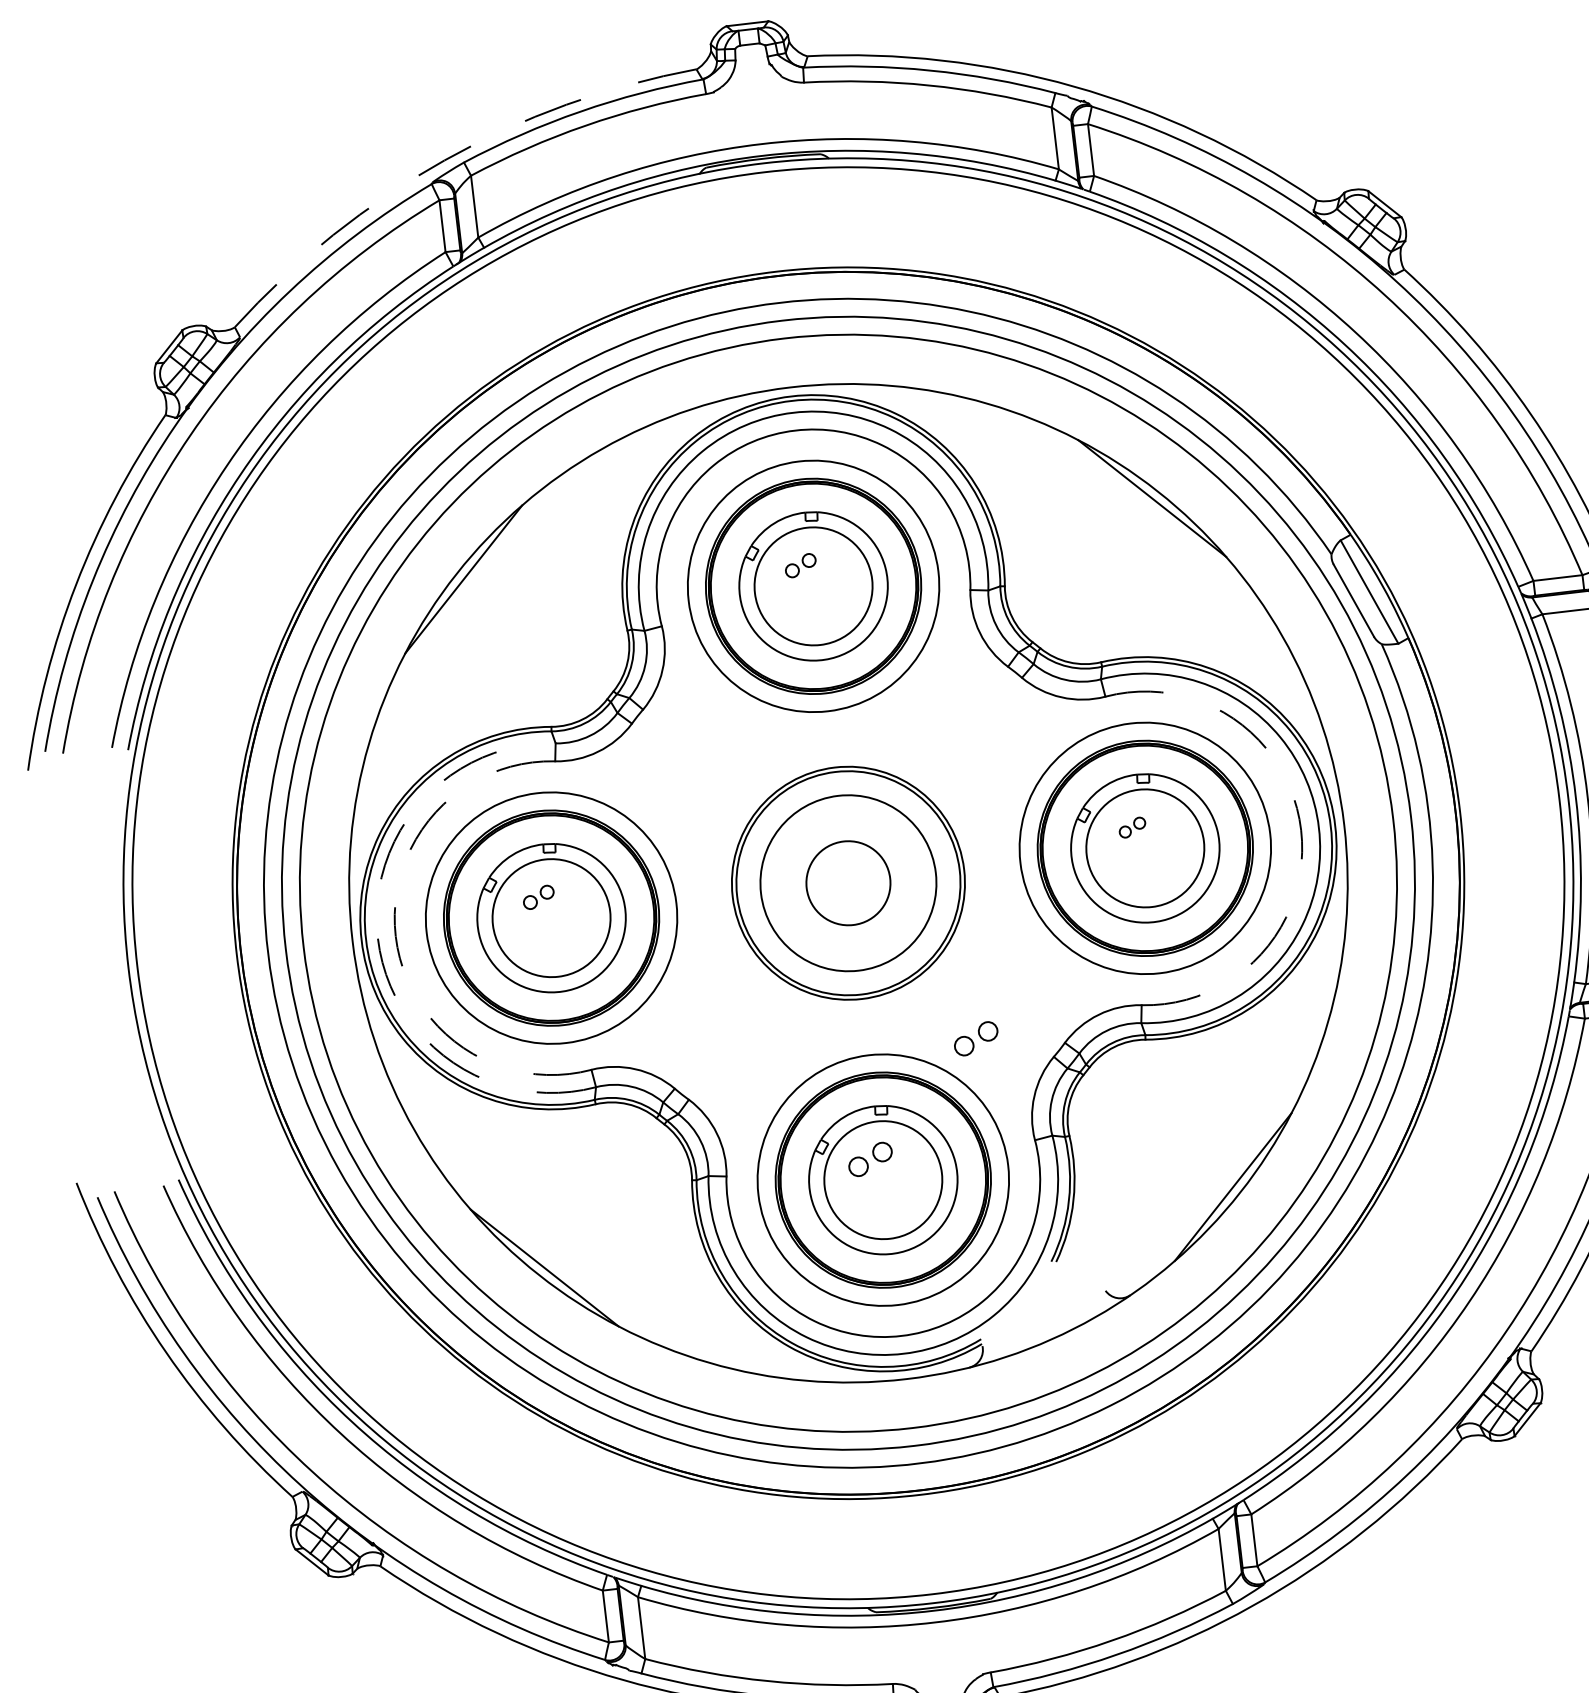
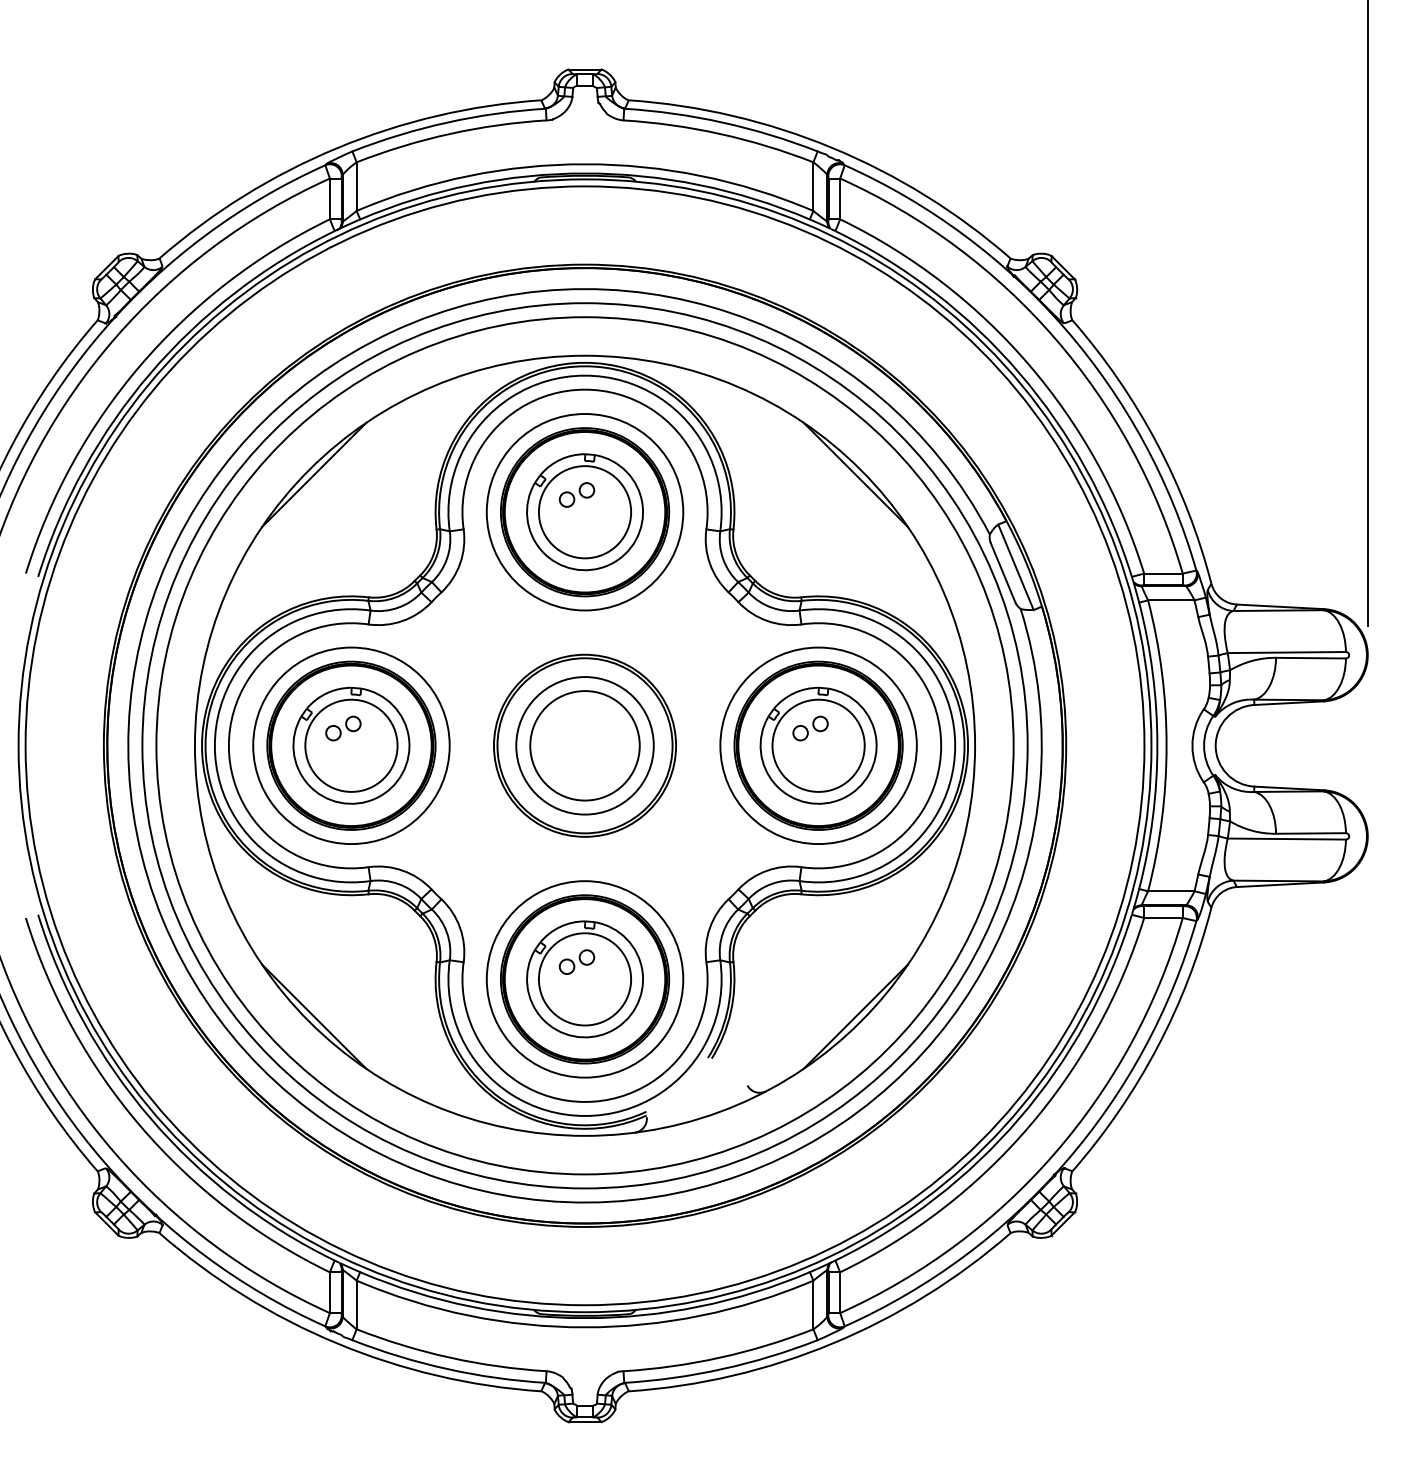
arc: (444, 161) -> (337, 148), dashed -> solid
part: (800, 565) -> (576, 494), size x1.43
part: (1132, 827) -> (810, 728), size x1.67
arc: (1301, 829) -> (941, 745), dashed -> solid
circle: (847, 882) -> (584, 745), size x1.67
part: (538, 897) -> (343, 728), size x1.43
arc: (395, 936) -> (228, 745), dashed -> solid
arc: (377, 938) -> (214, 745), dashed -> solid
part: (975, 1038) -> (669, 877), removed

